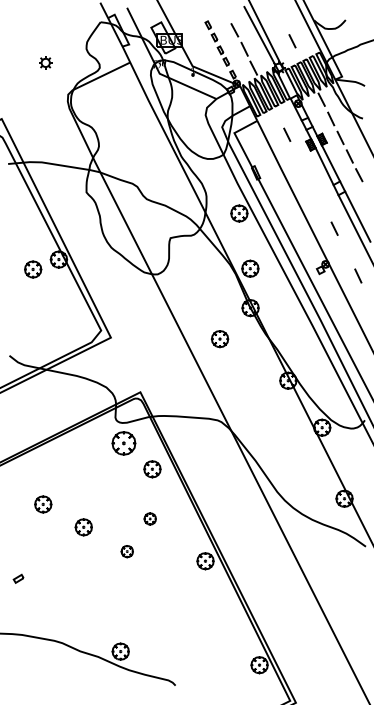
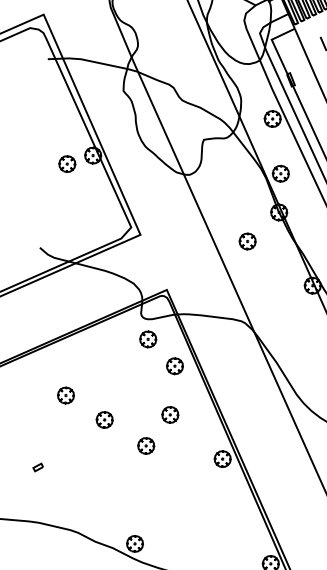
part: (123, 443) -> (147, 339), size x0.71
part: (150, 518) -> (170, 414), size x1.43
part: (127, 551) -> (146, 445), size x1.43

